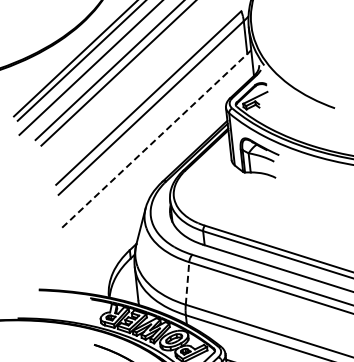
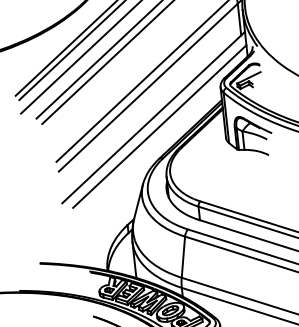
line: (154, 140) -> (151, 119), dashed -> solid
line: (162, 148) -> (159, 126), added
line: (187, 282) -> (183, 256), dashed -> solid

